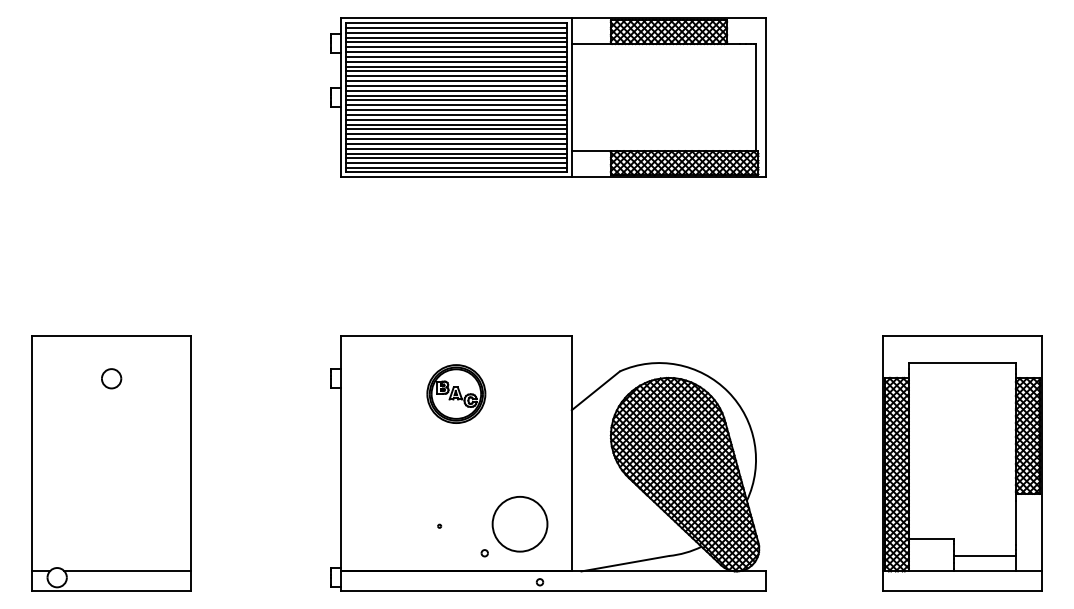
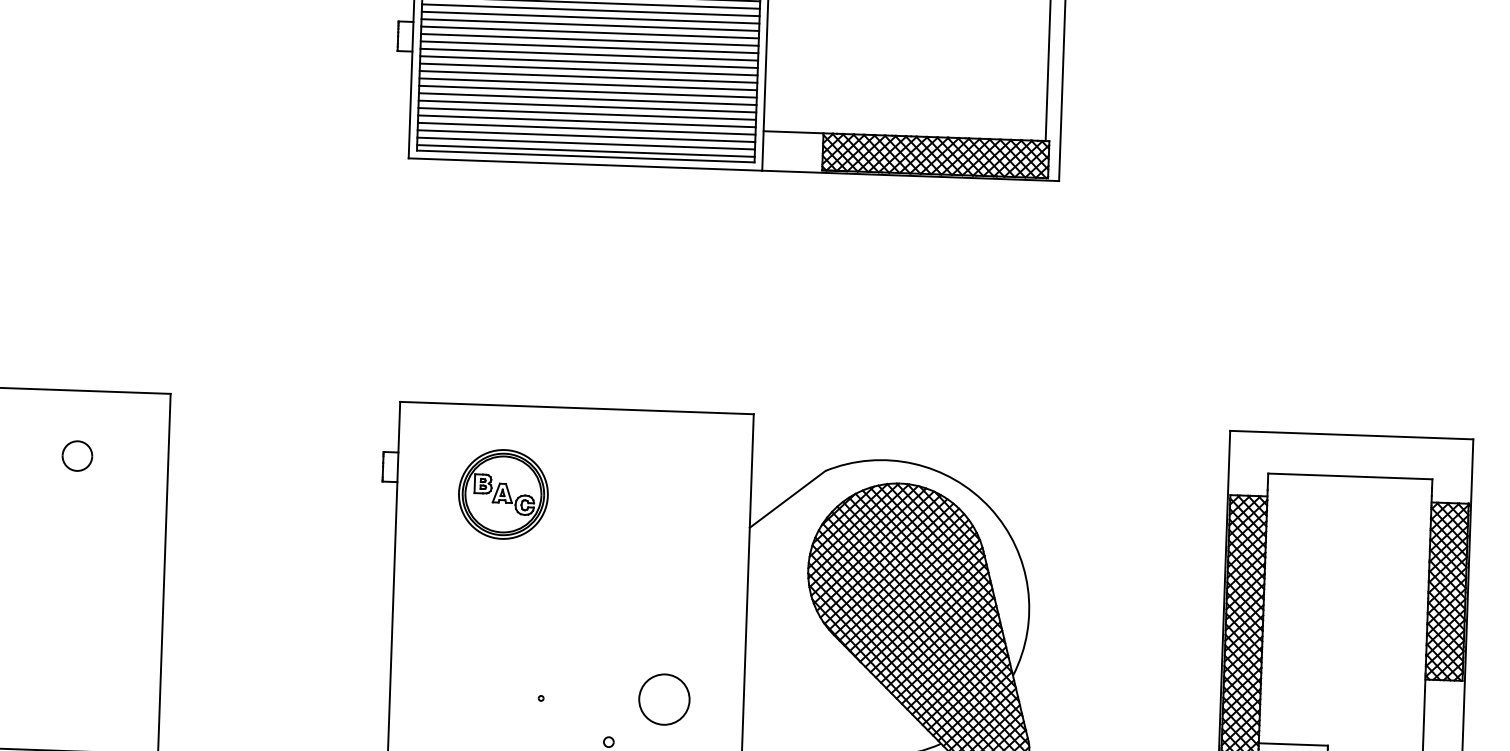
part: (111, 378) -> (77, 455), moved
part: (456, 393) -> (503, 493), moved
circle: (519, 523) -> (663, 698), size x0.6

